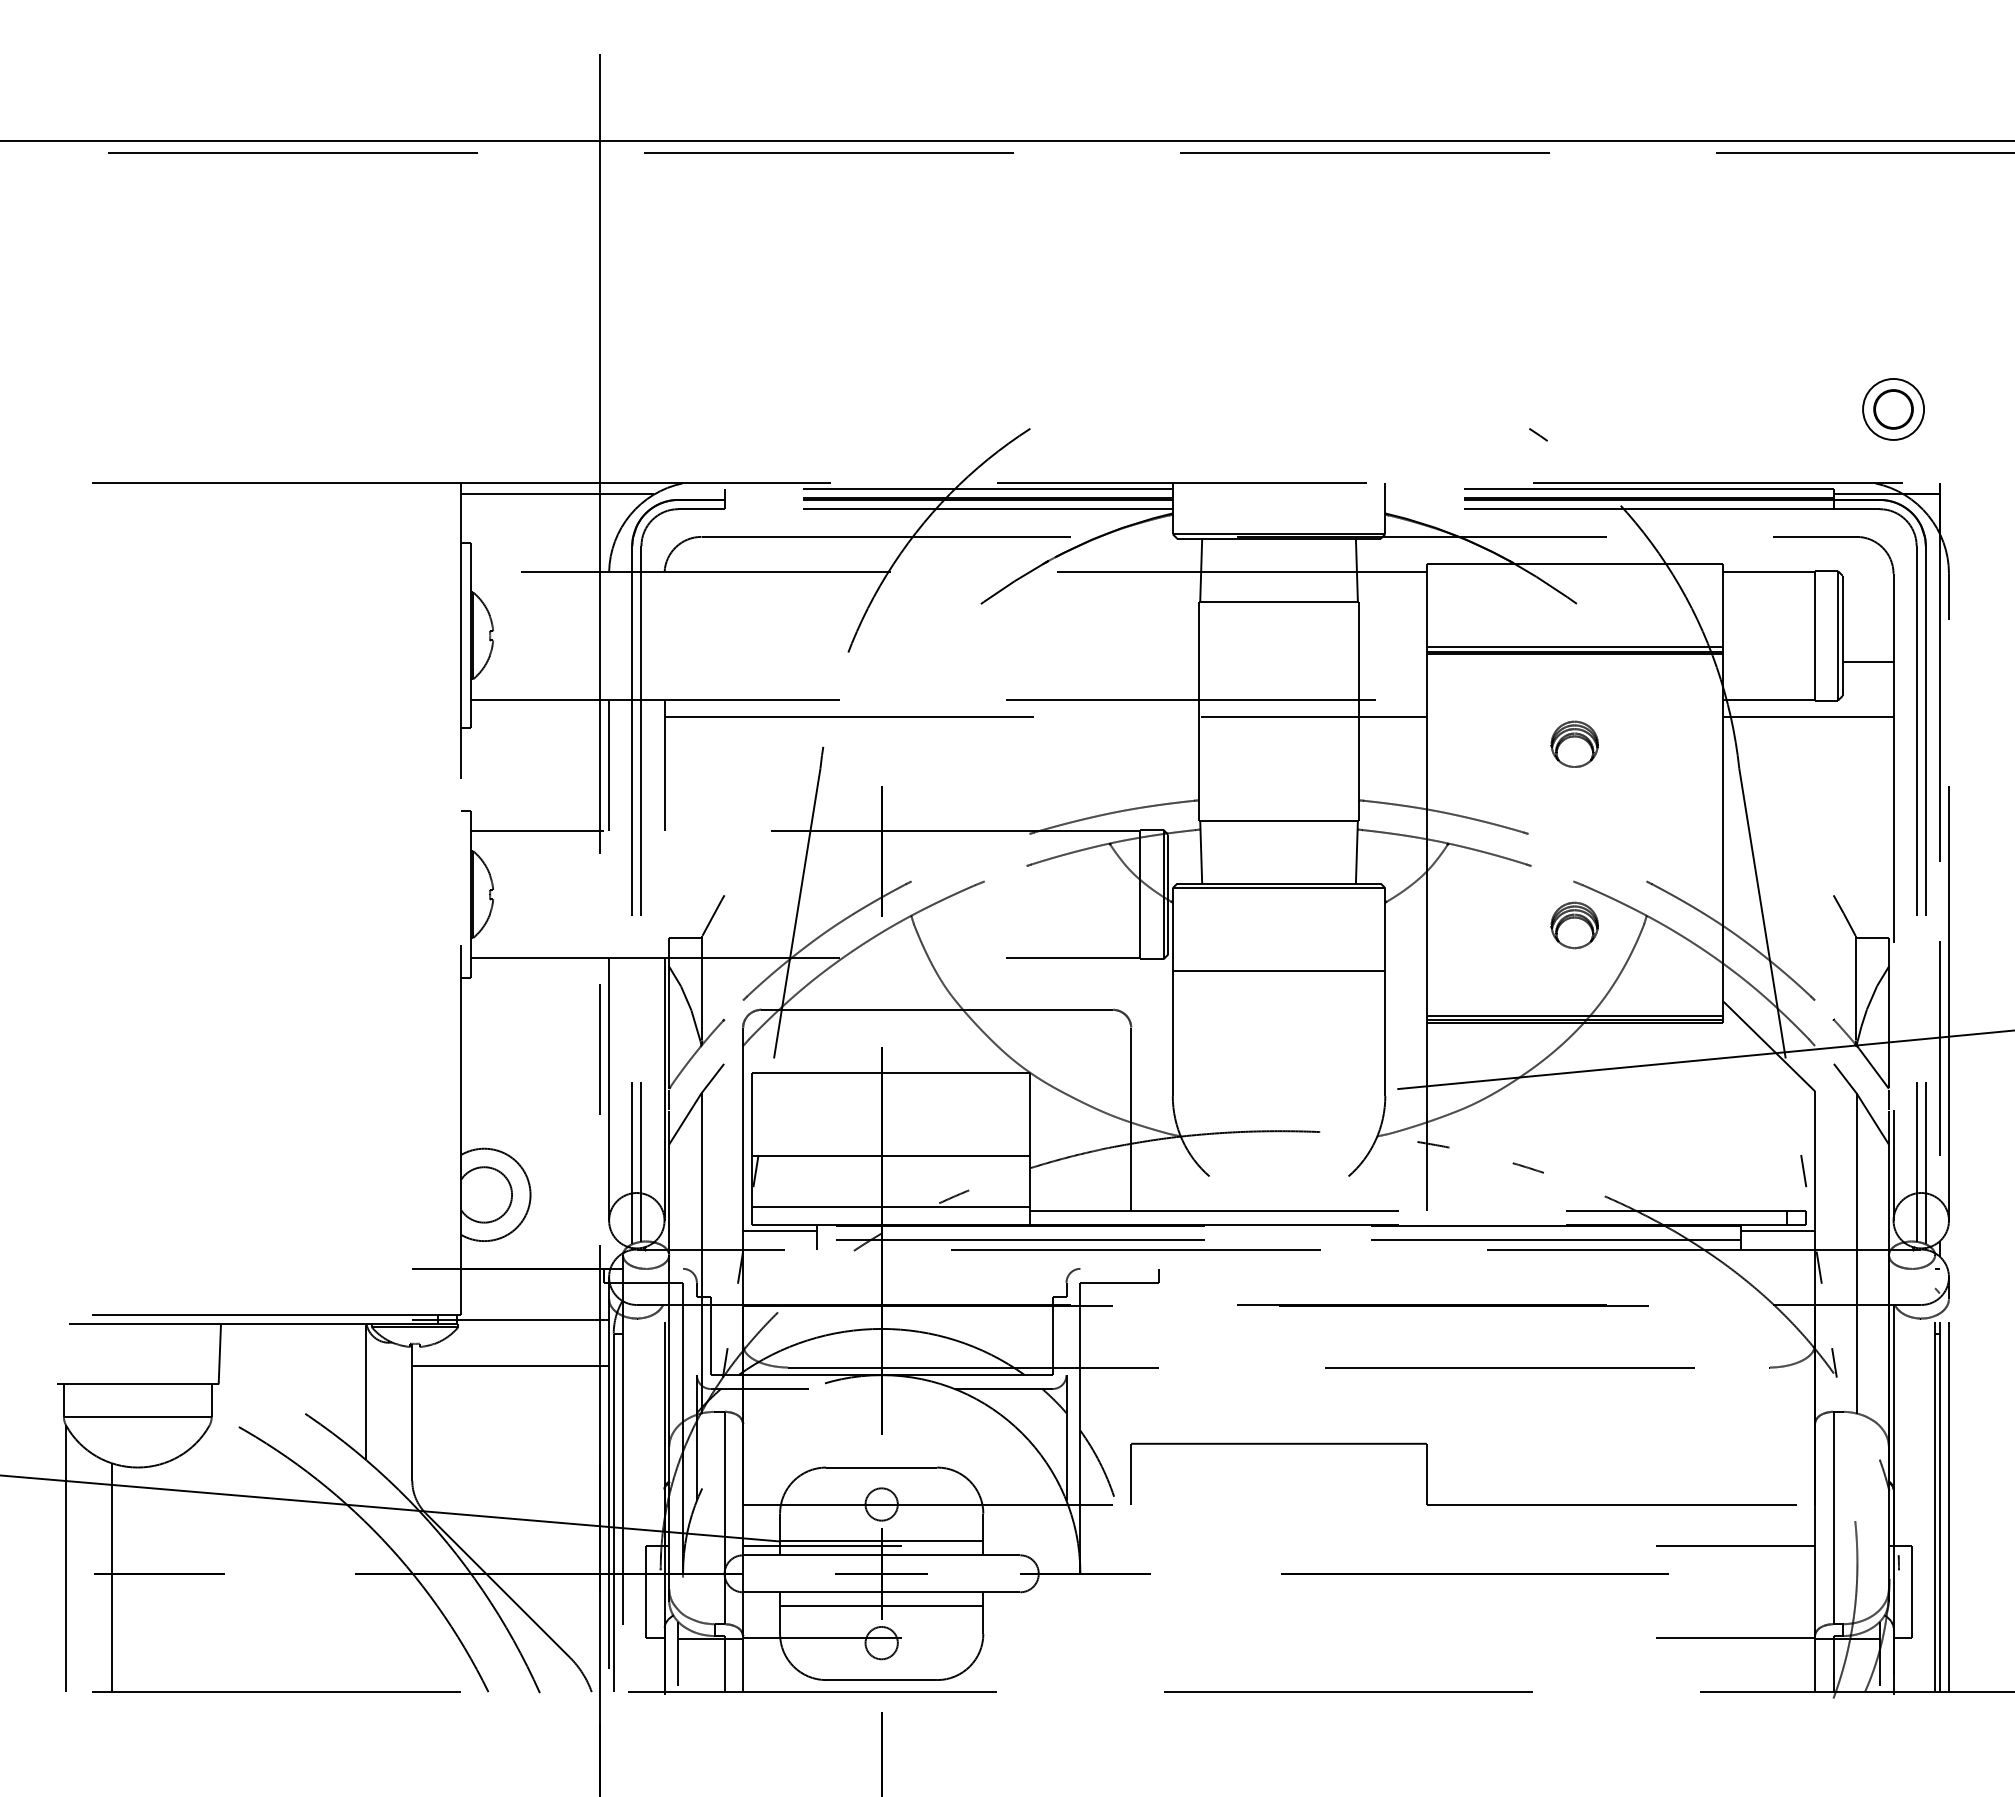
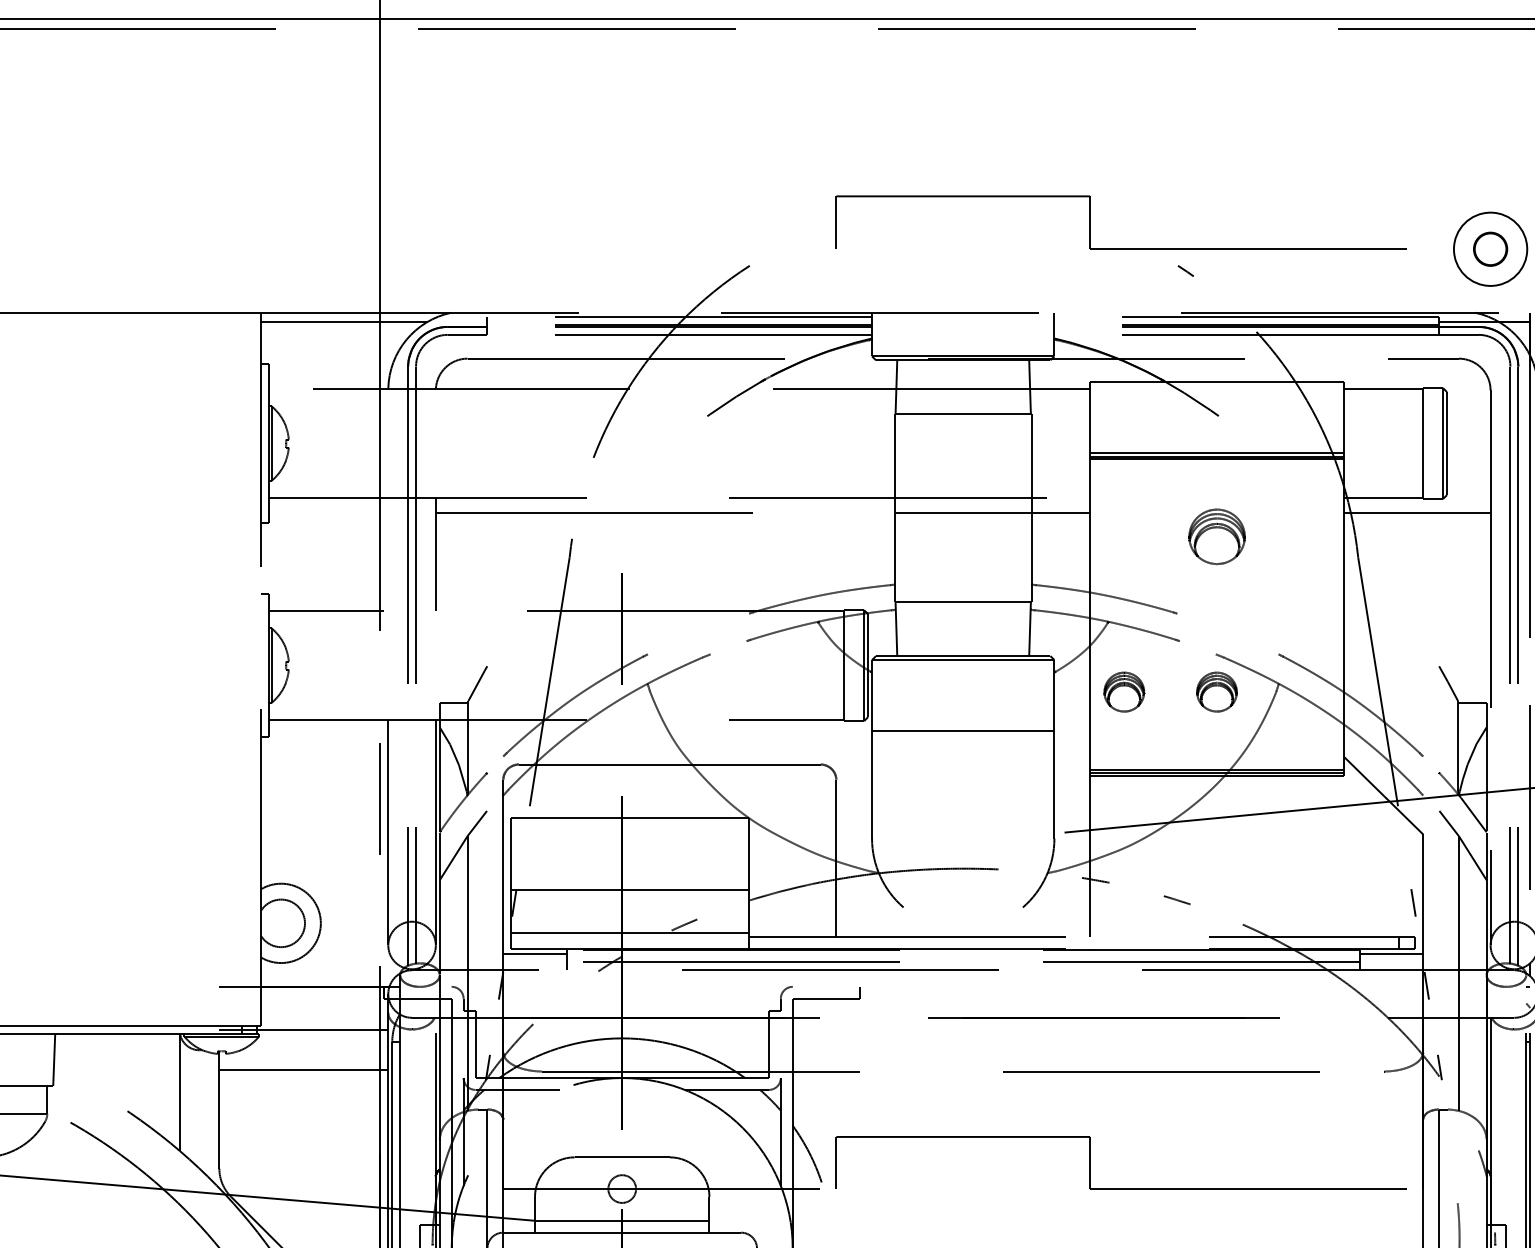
part: (1463, 408) -> (1121, 248), added
circle: (1893, 408) -> (1490, 248), size x1.4
line: (1867, 661) -> (1468, 465), removed
part: (1574, 743) -> (1216, 535), size x1.4
line: (609, 764) -> (388, 553), removed
part: (1466, 925) -> (1124, 692), added
line: (822, 1546) -> (571, 1225), removed
line: (1735, 1546) -> (1354, 1225), removed

